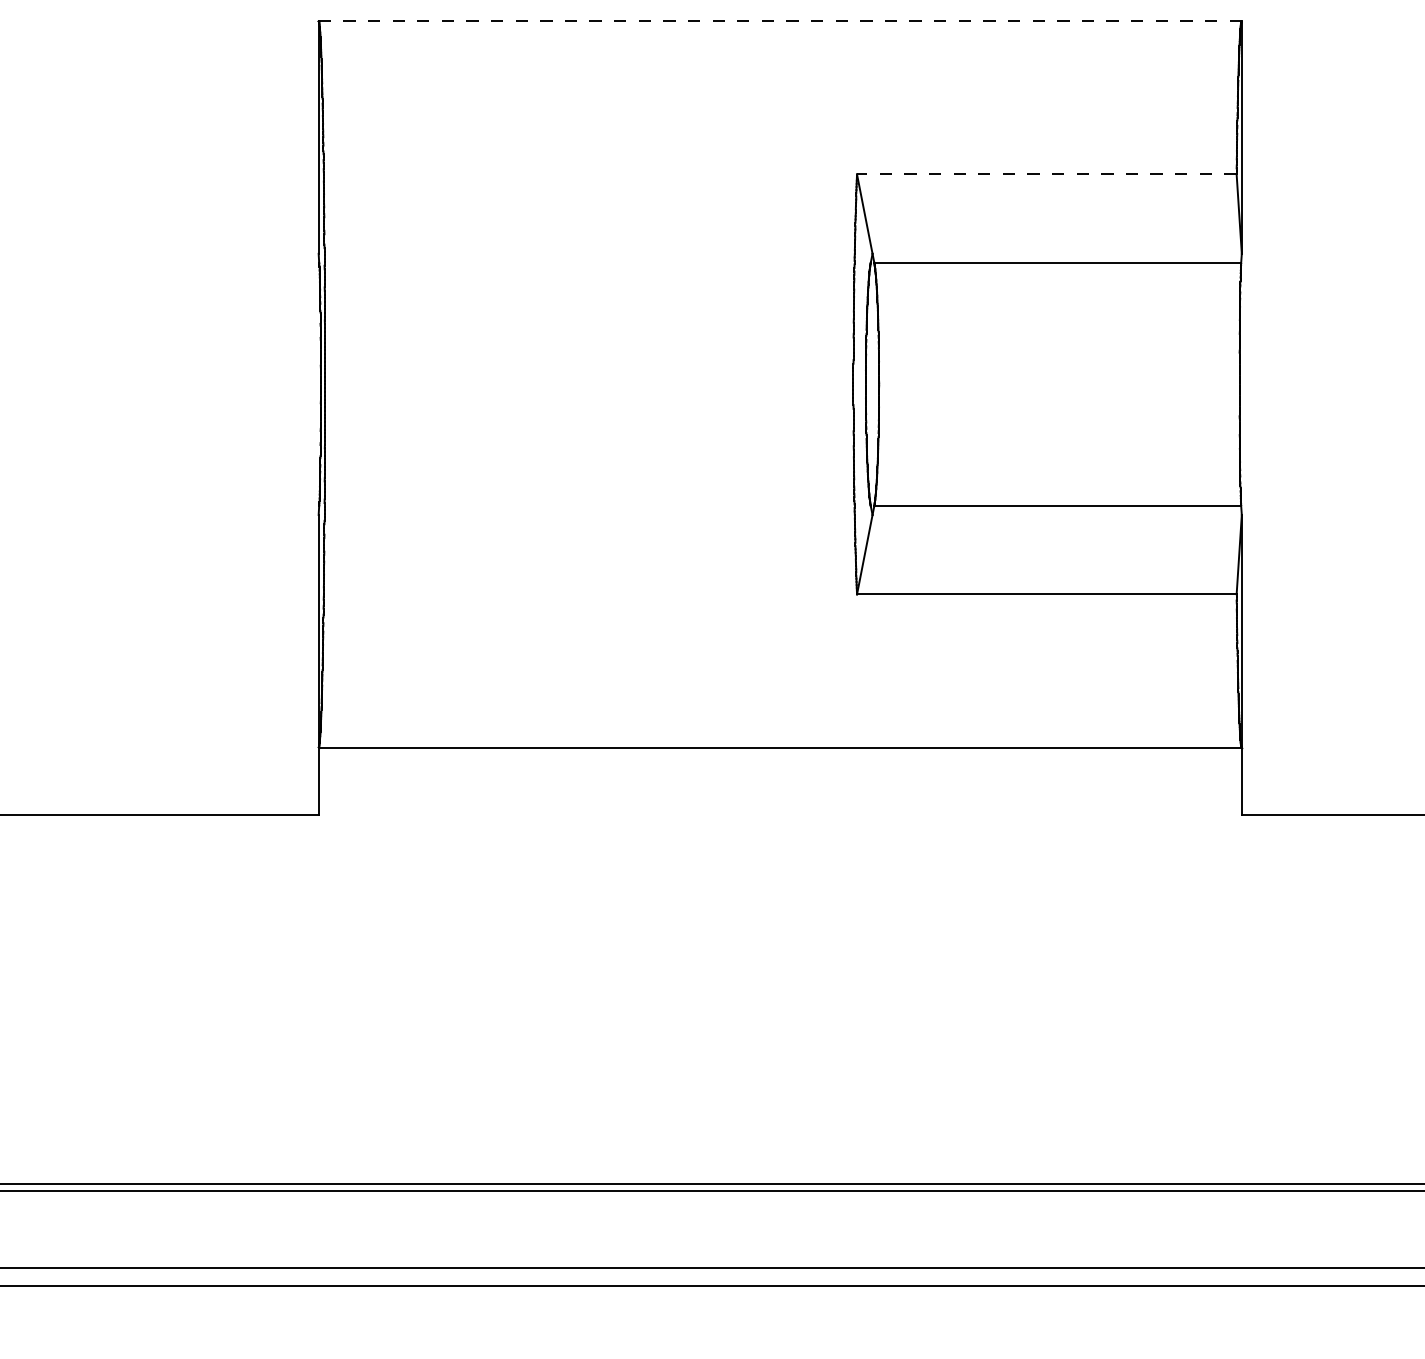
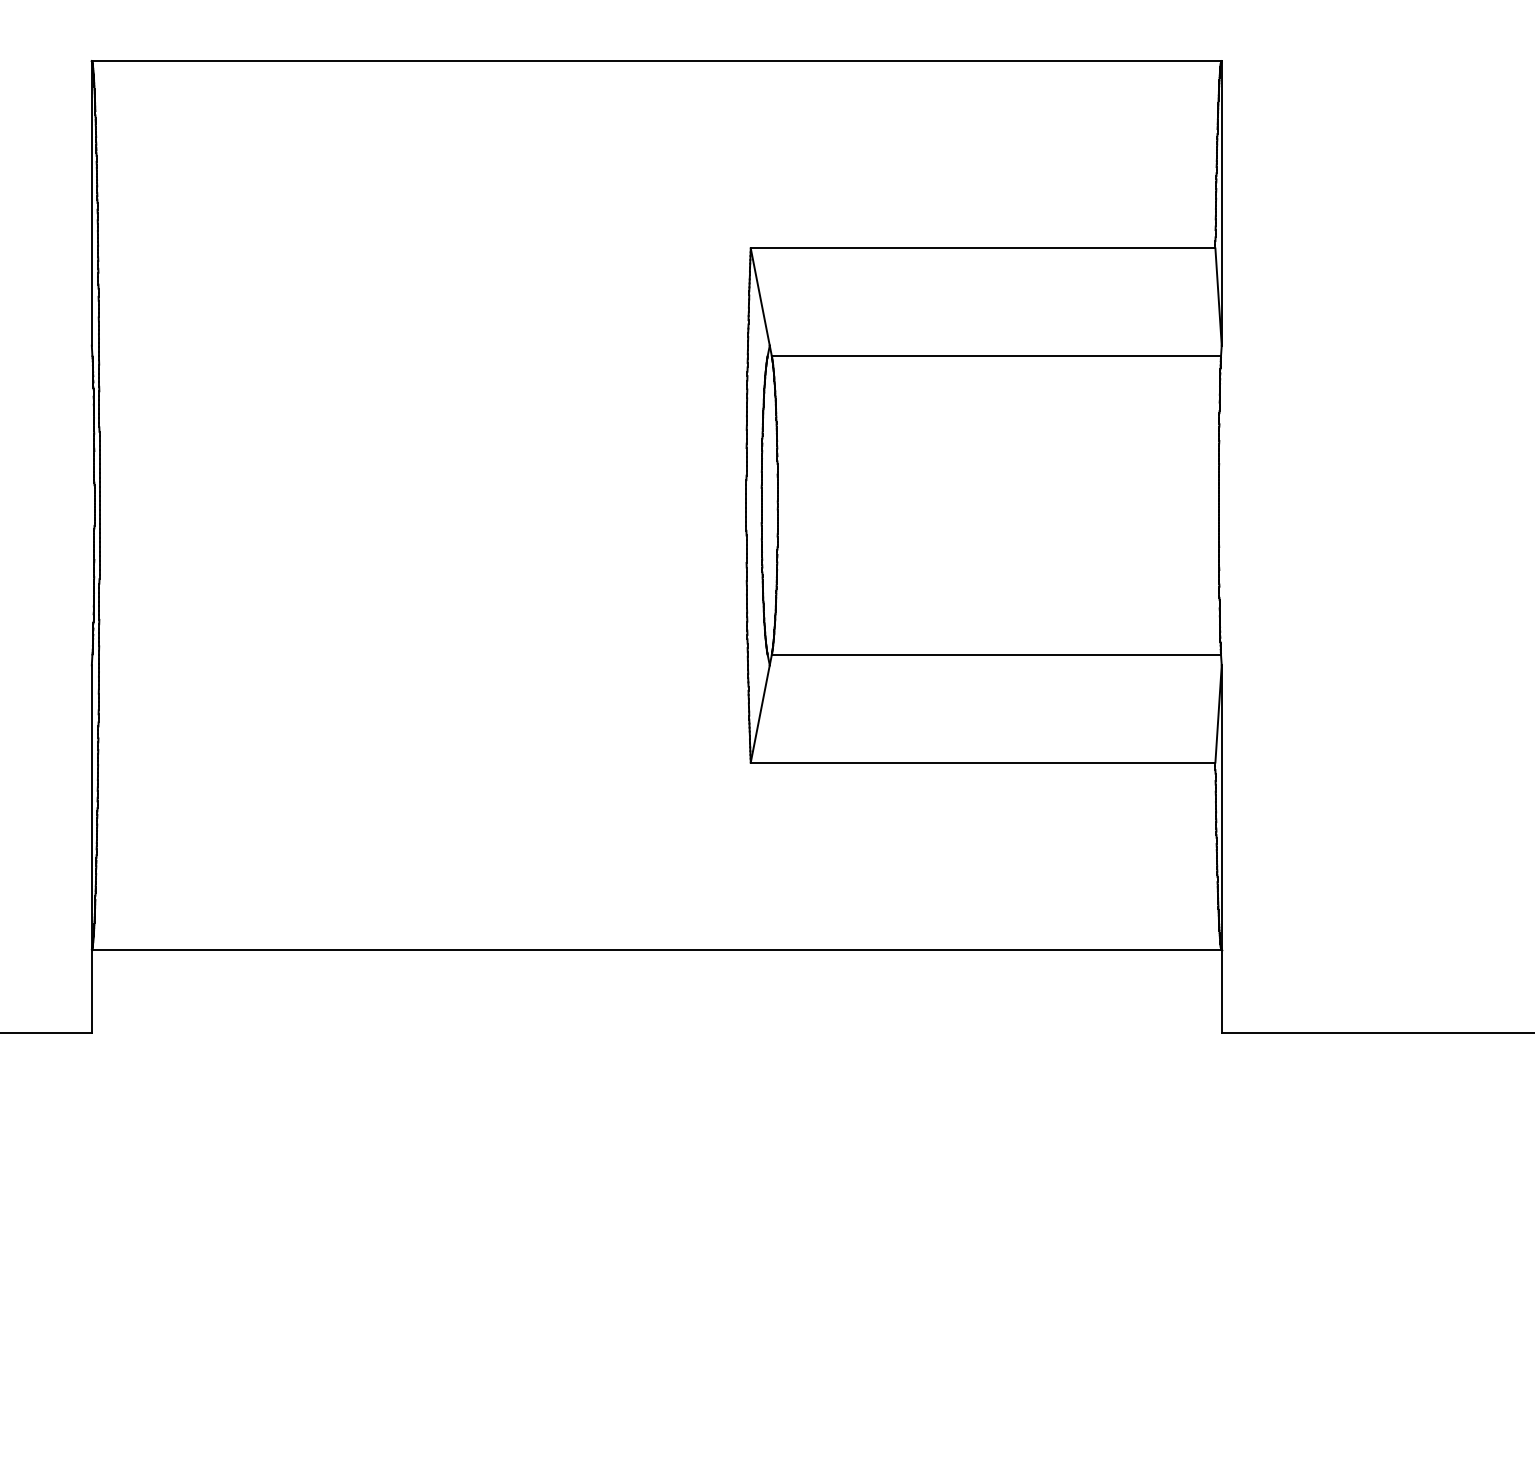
line: (780, 21) -> (657, 61), dashed -> solid
line: (1046, 174) -> (982, 248), dashed -> solid

